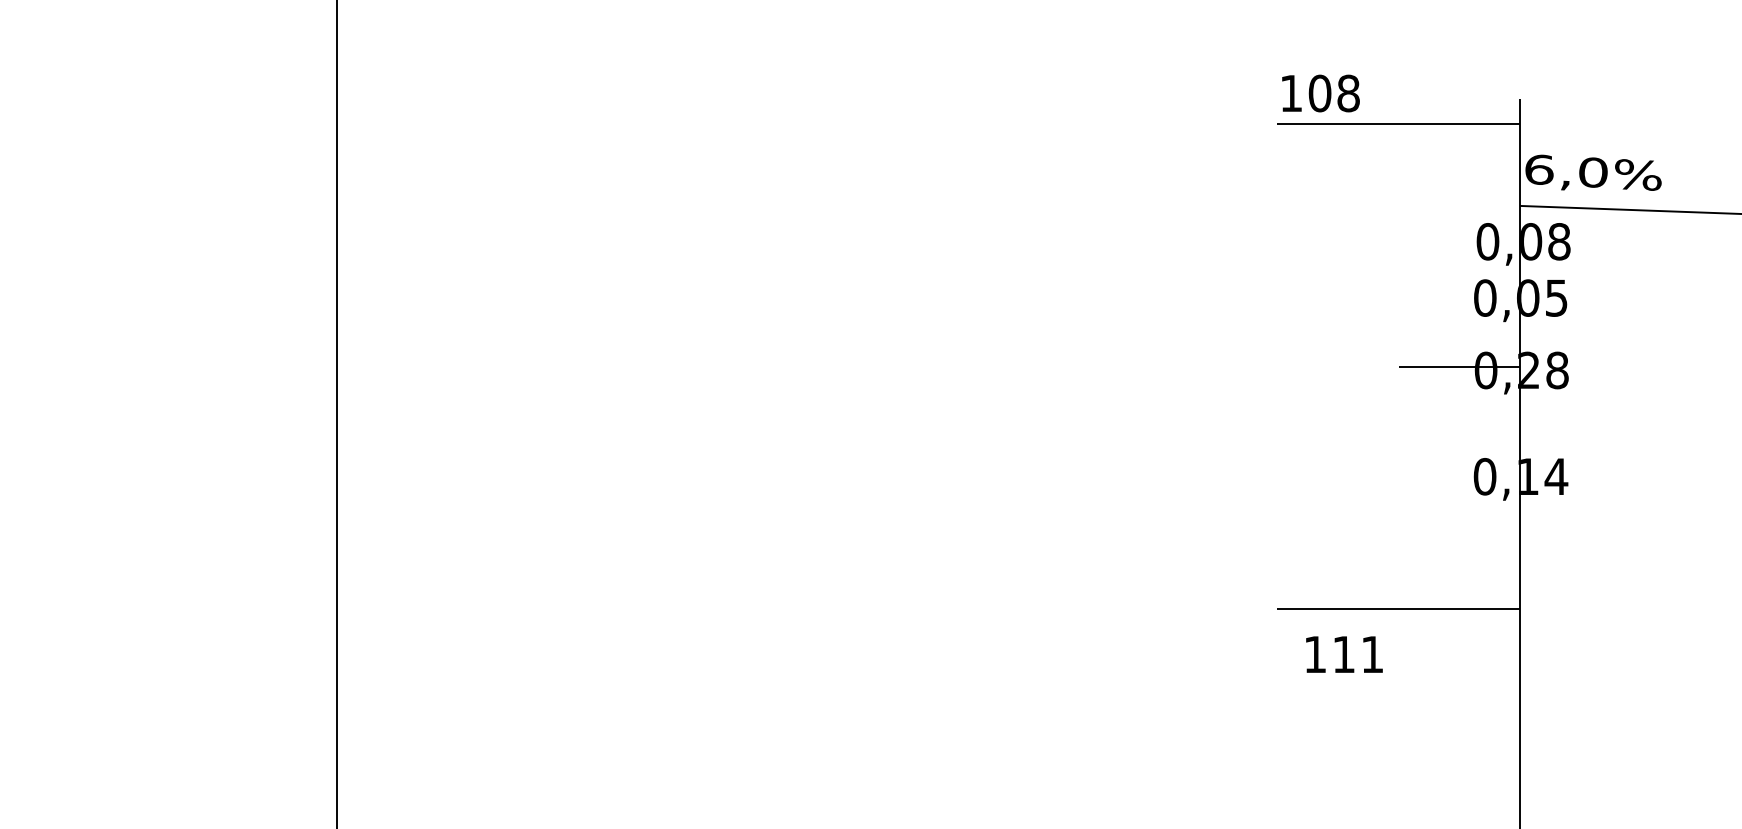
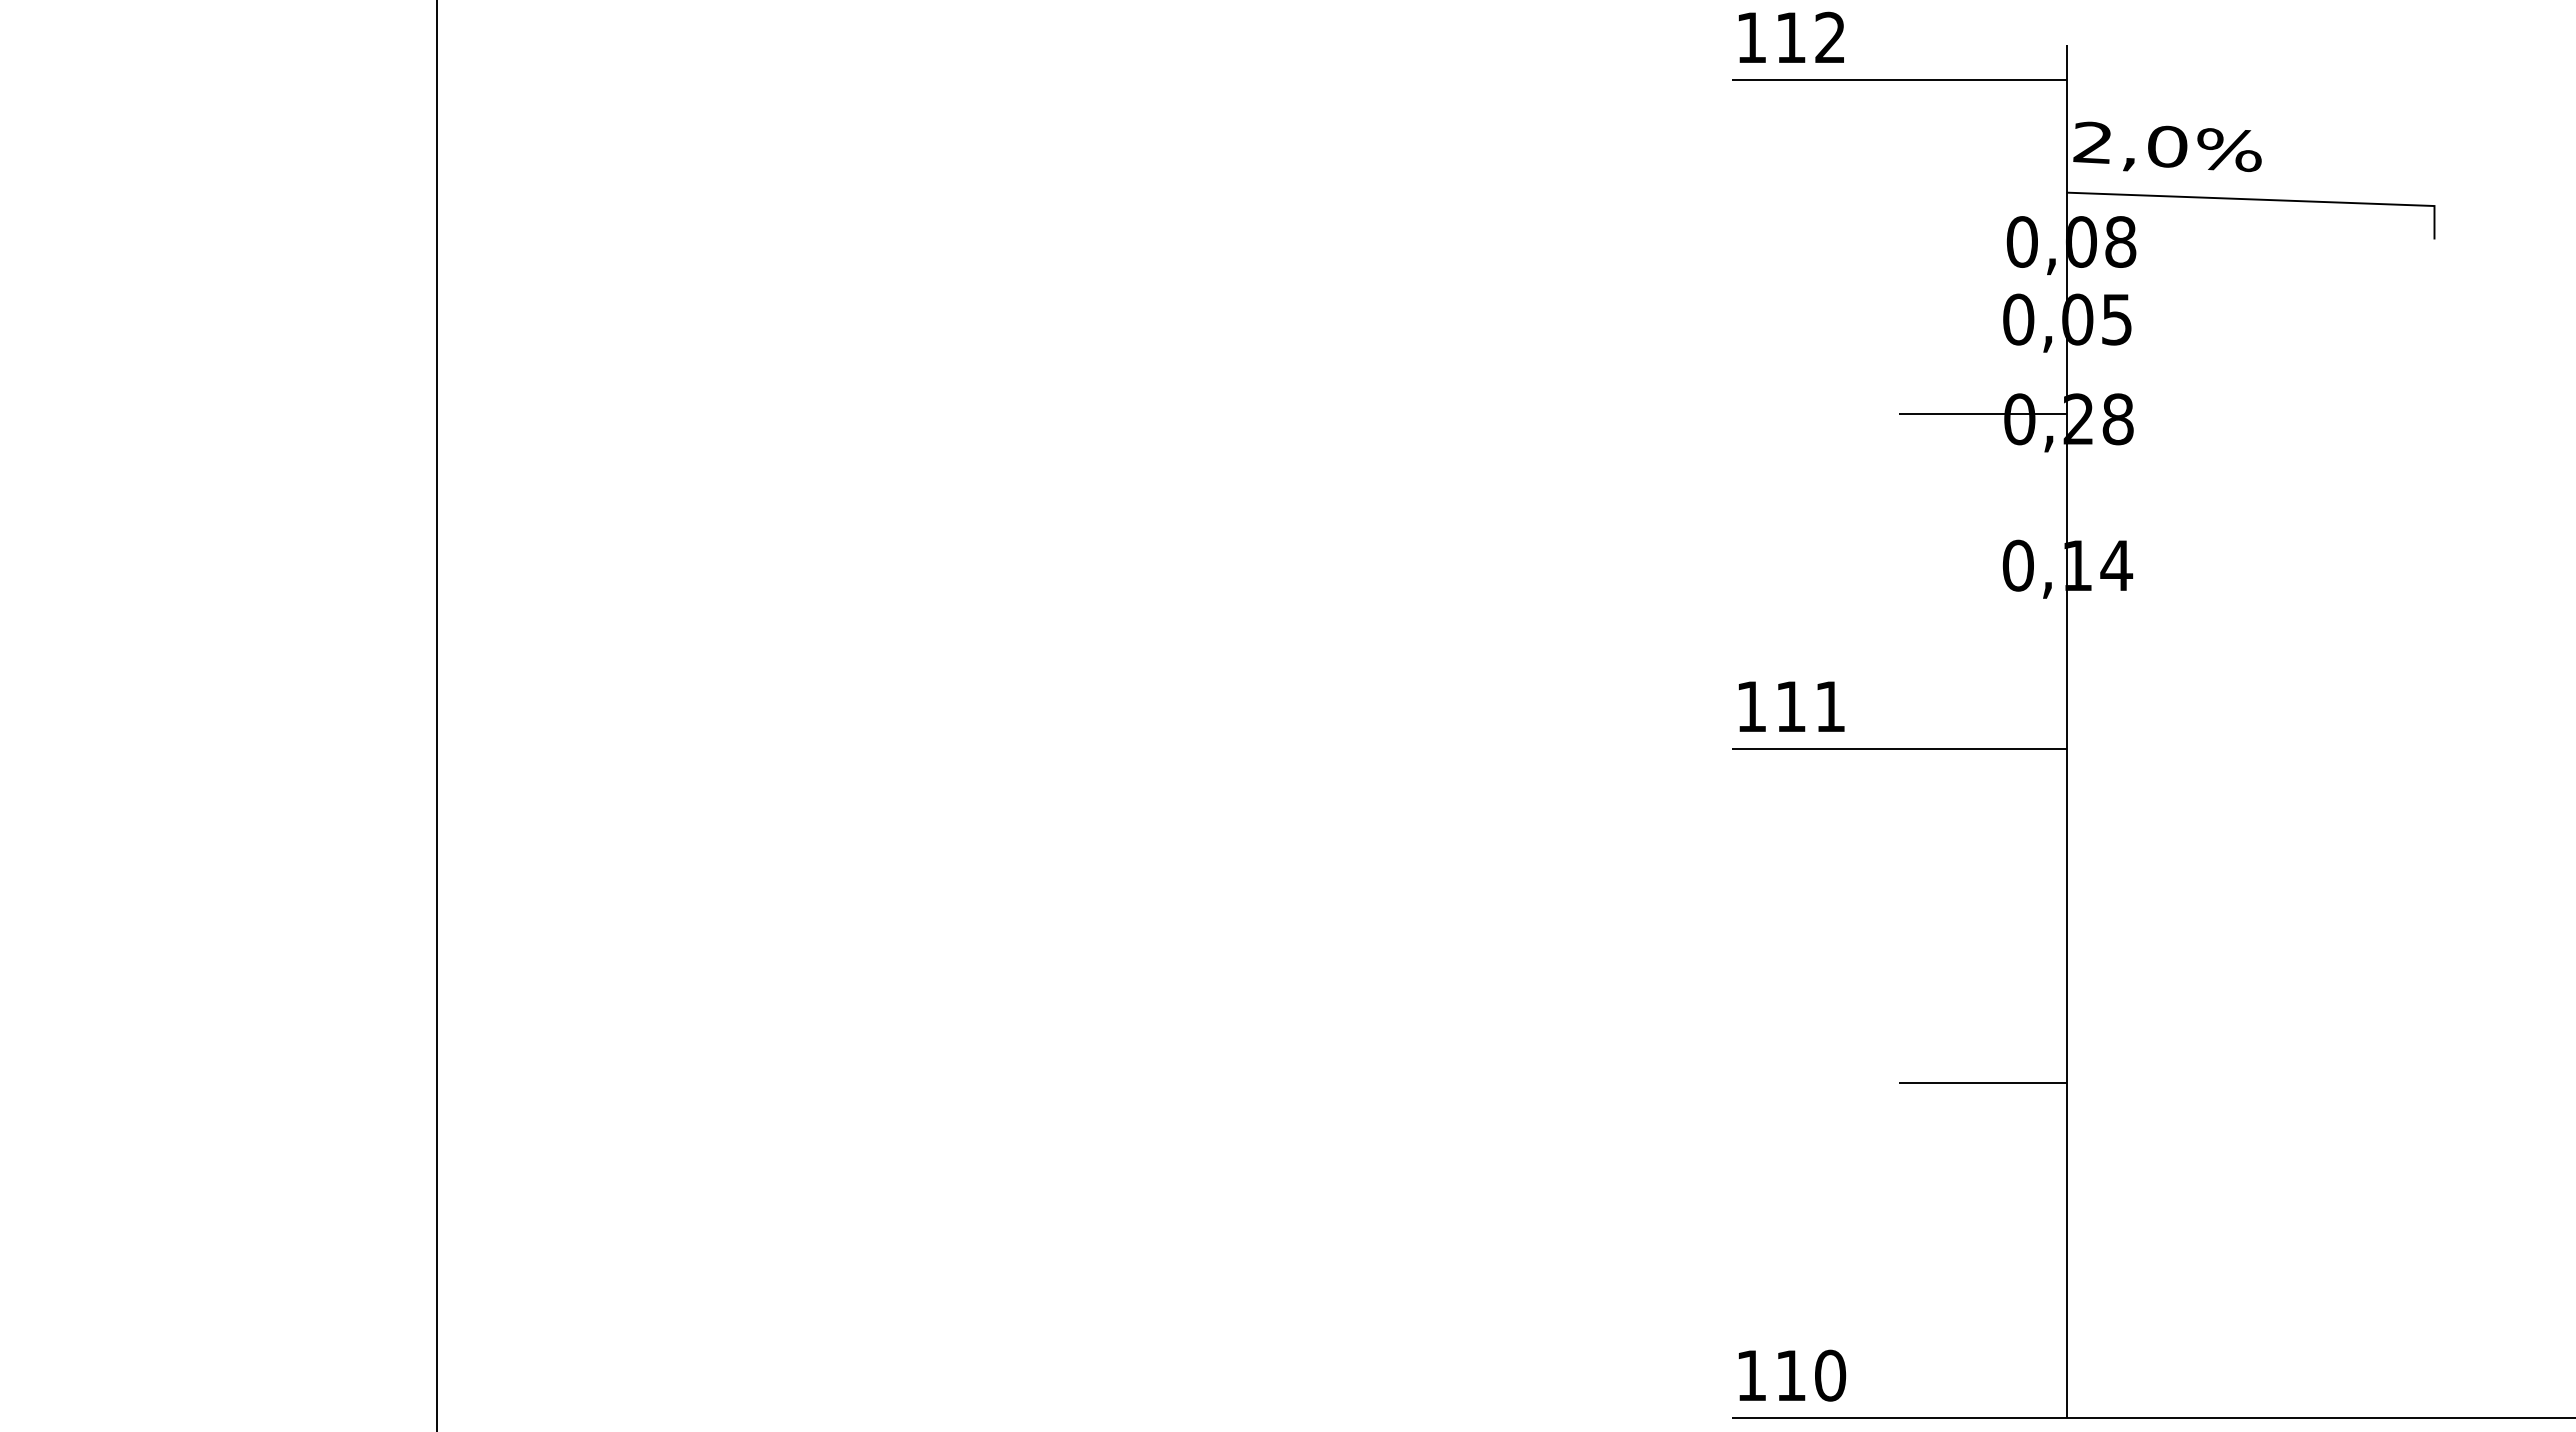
text: (1334, 93) -> (1810, 37), 108 -> 112
text: (1538, 169) -> (2092, 142), 6,0% -> 2,0%
text: (1344, 654) -> (1791, 706), moved

